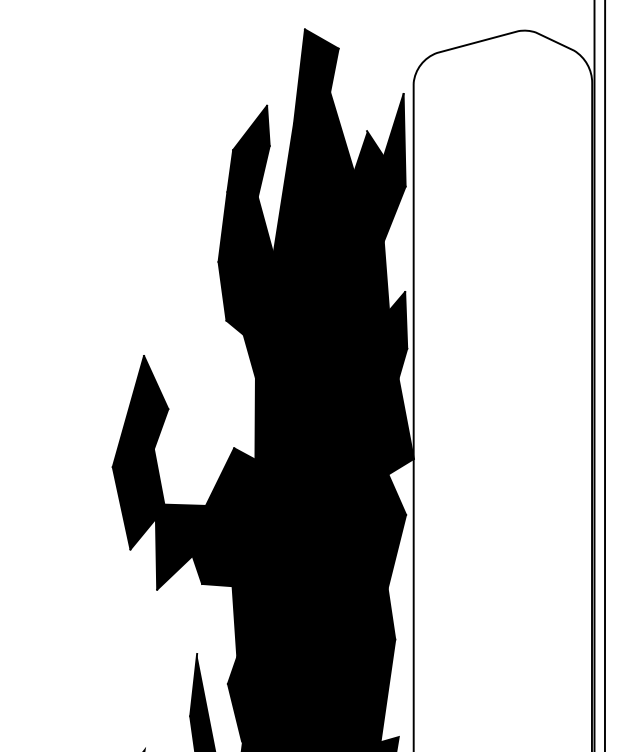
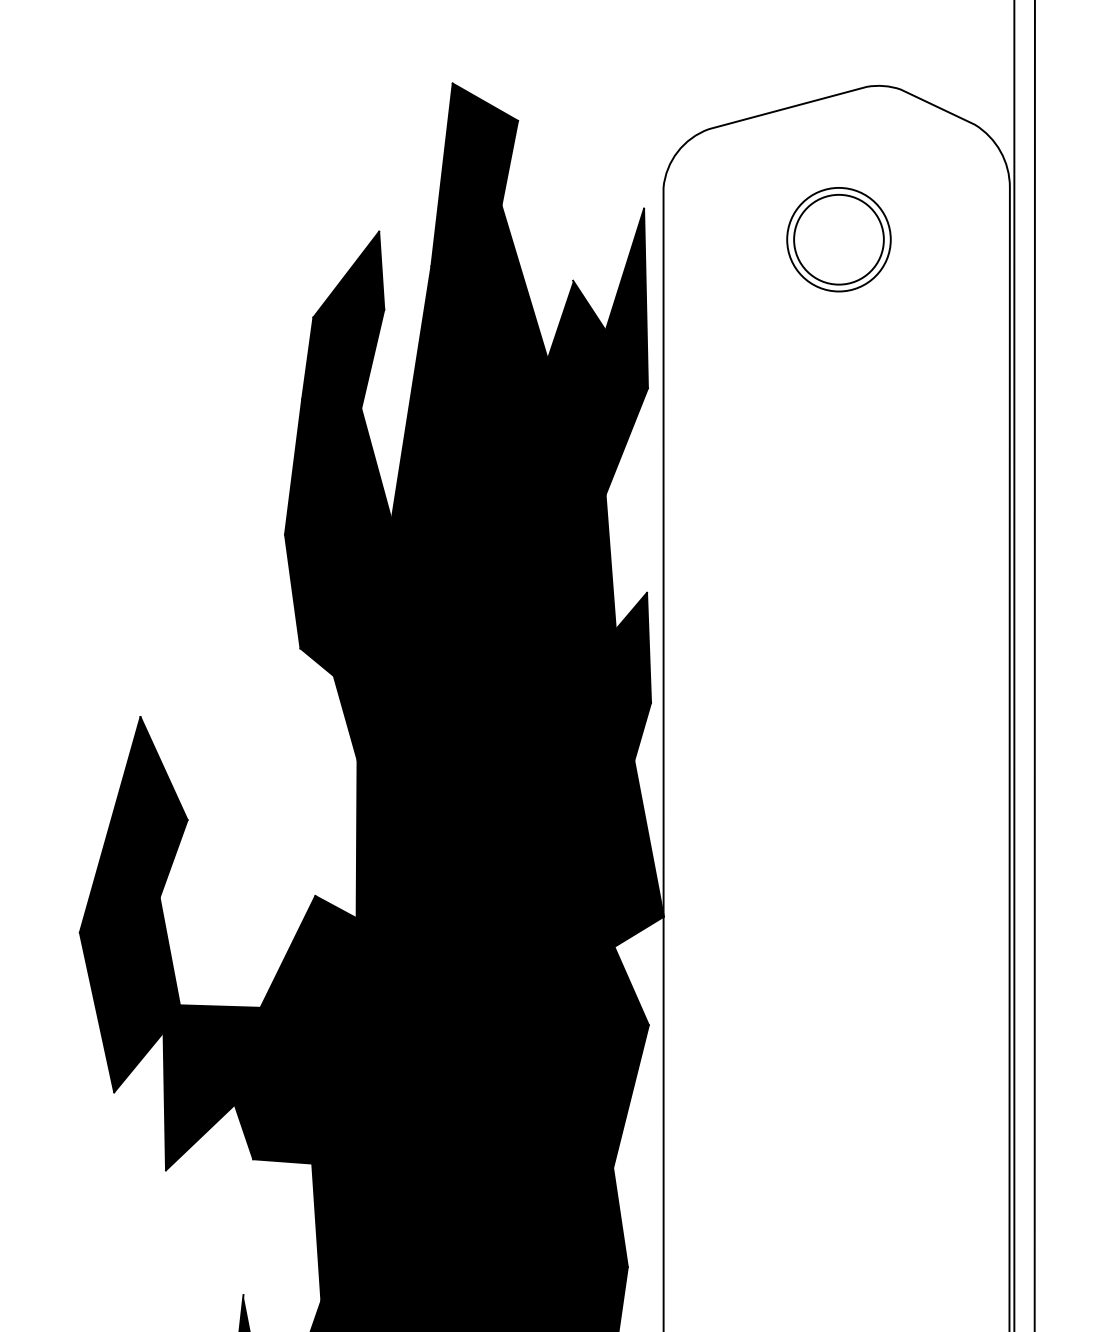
part: (503, 109) -> (837, 238), added

